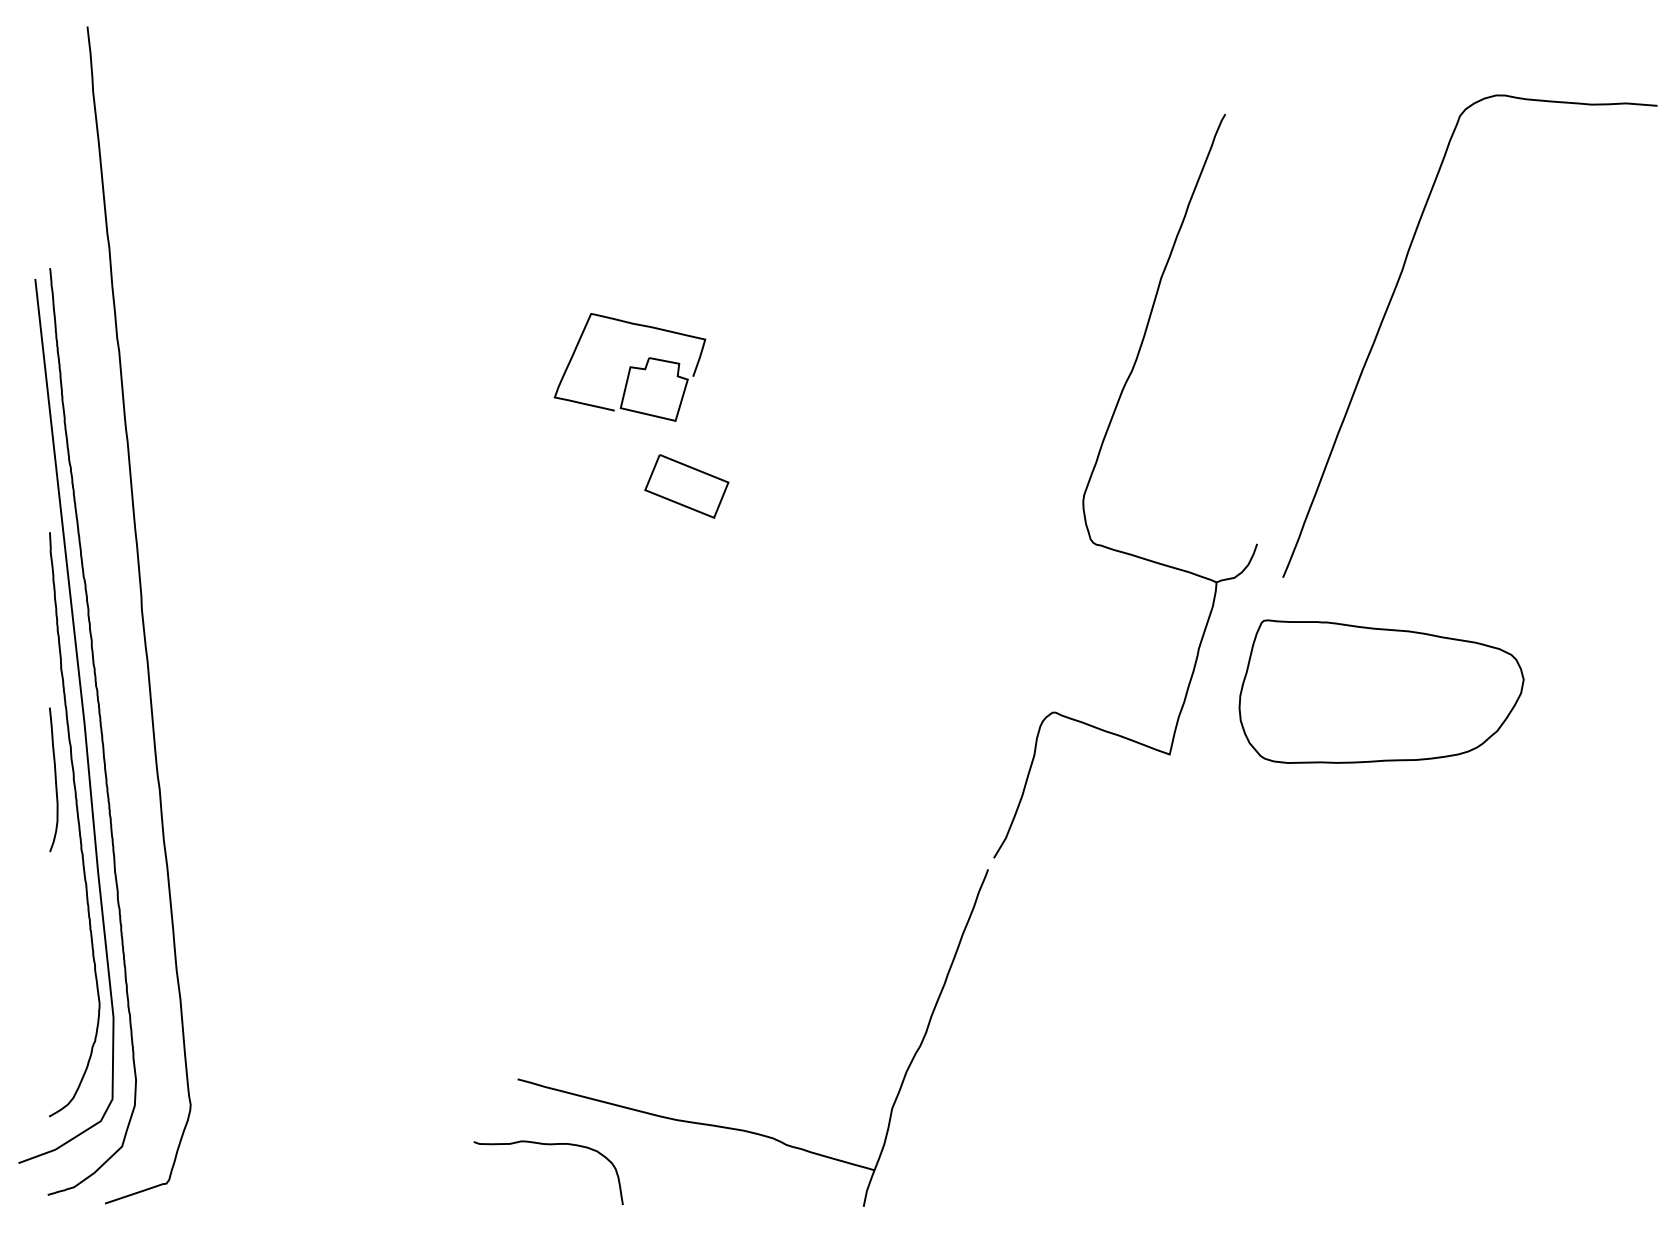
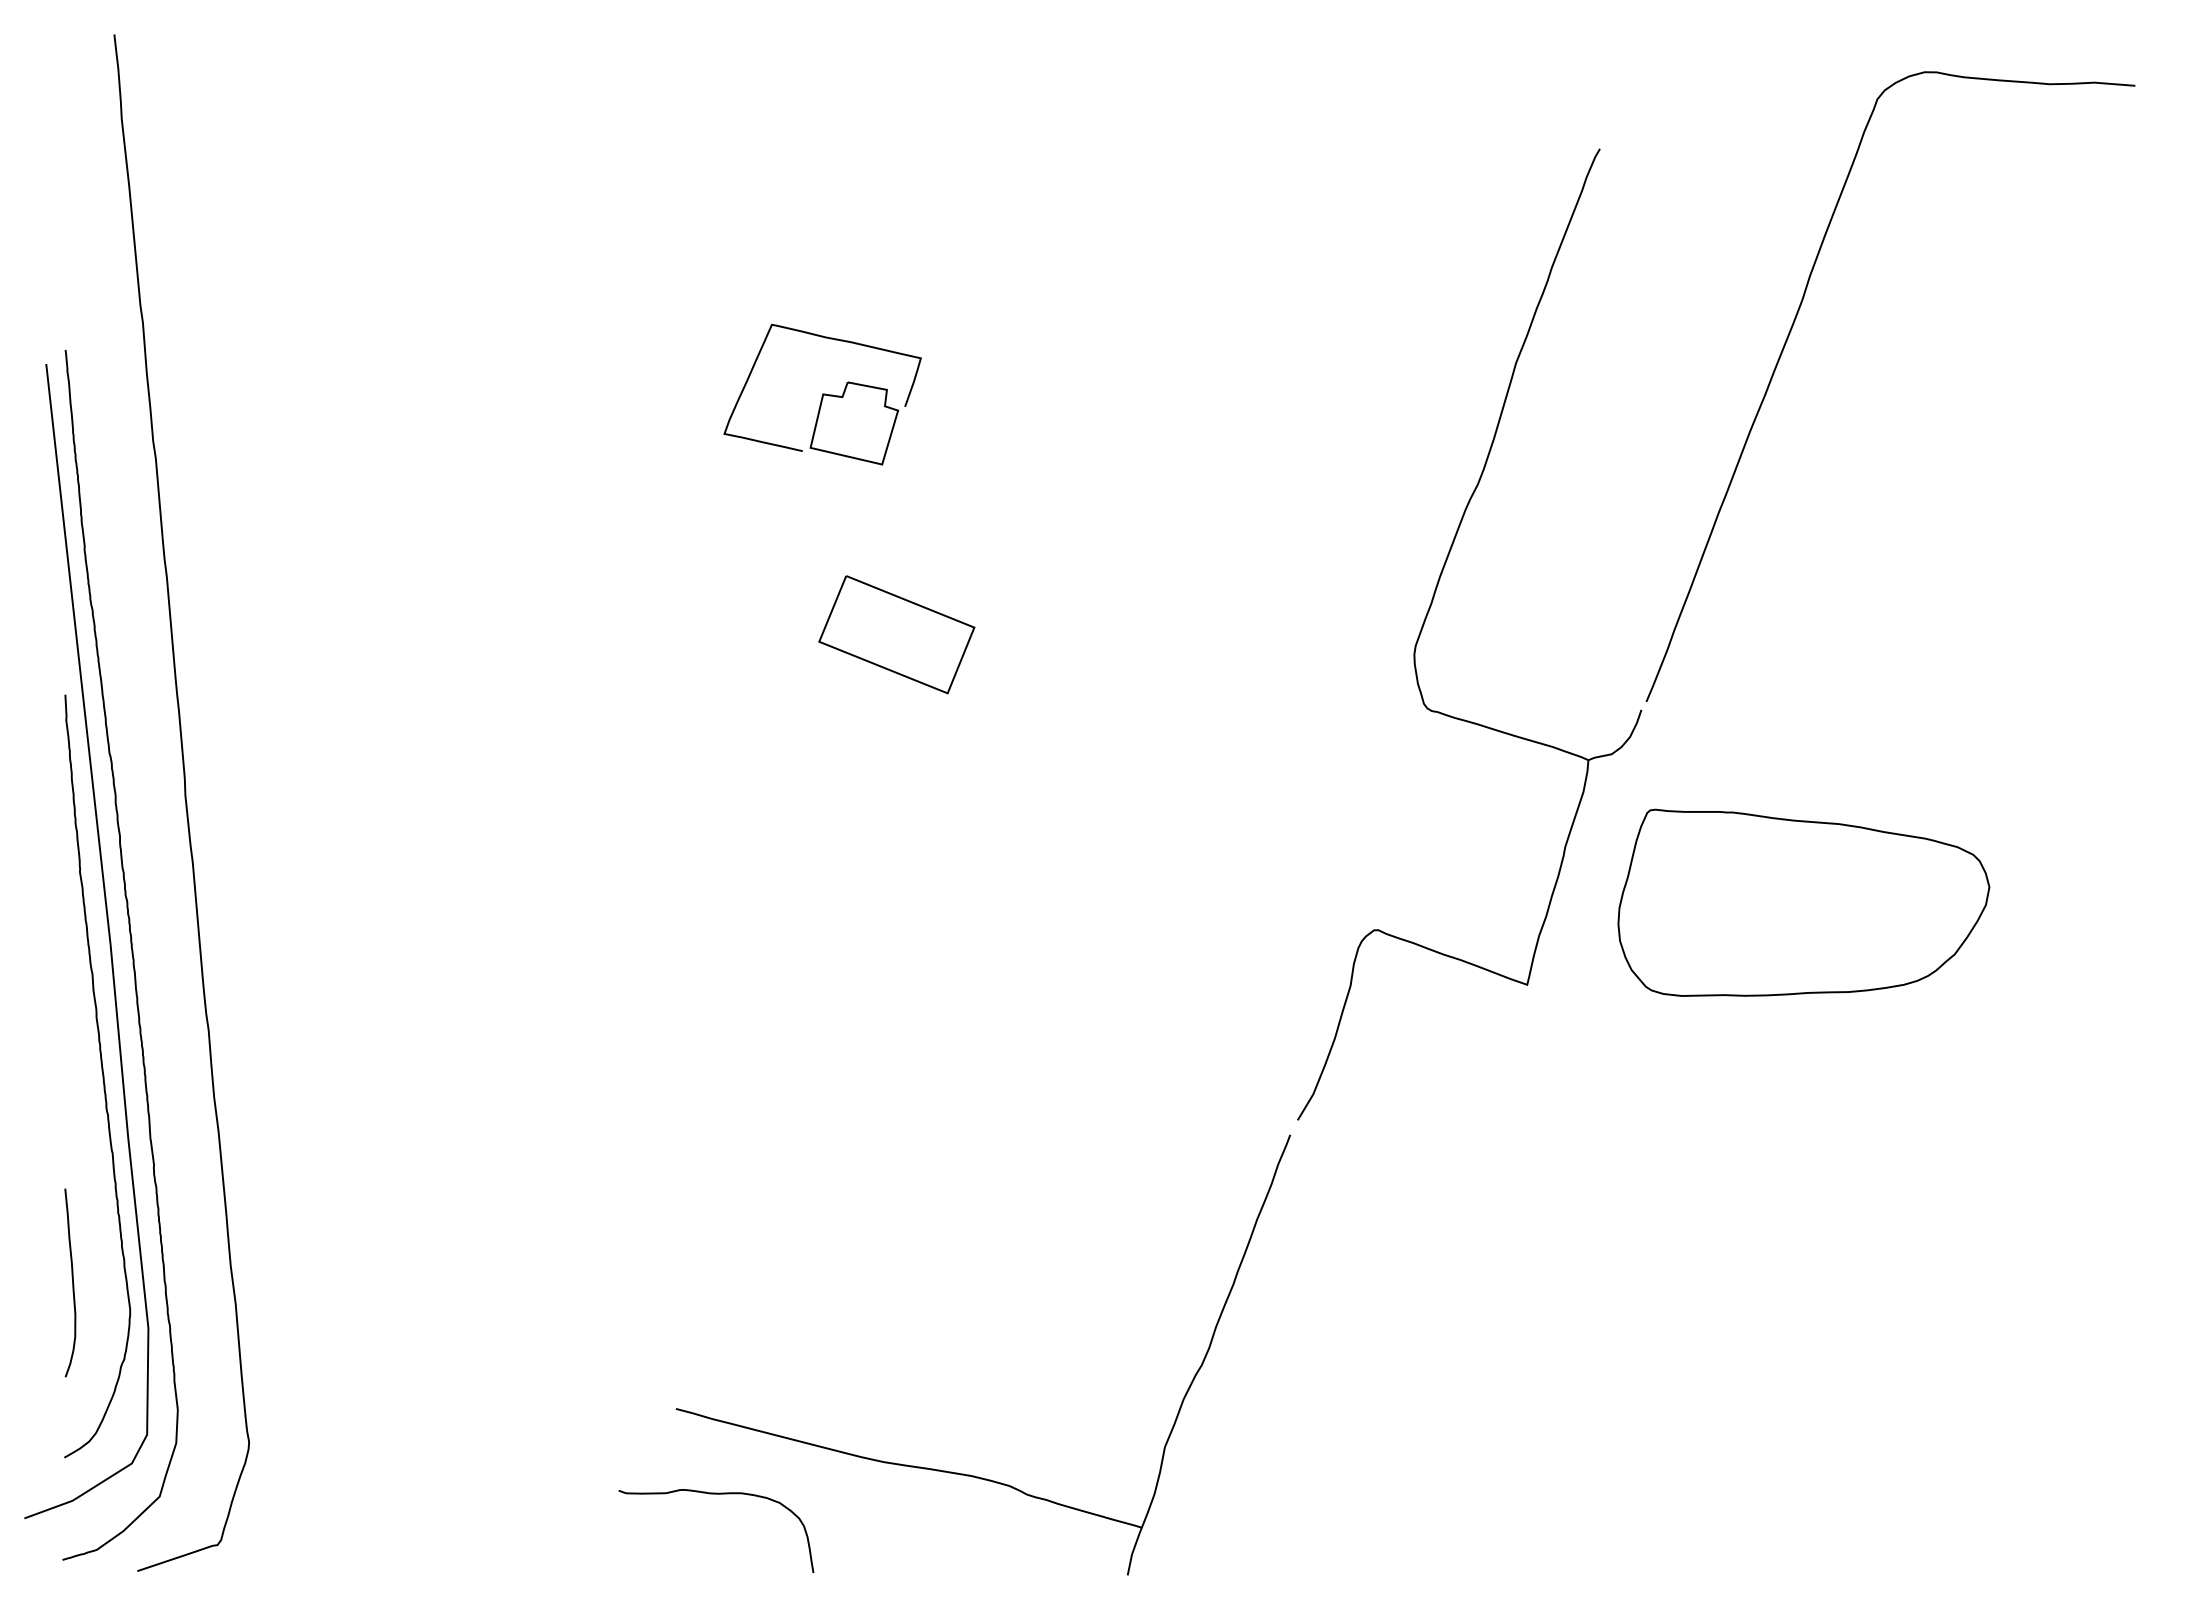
curve: (1391, 301) -> (1788, 341), moved
part: (629, 367) -> (821, 394), moved
part: (686, 486) -> (896, 634), size x1.43
curve: (54, 778) -> (71, 1281), moved

